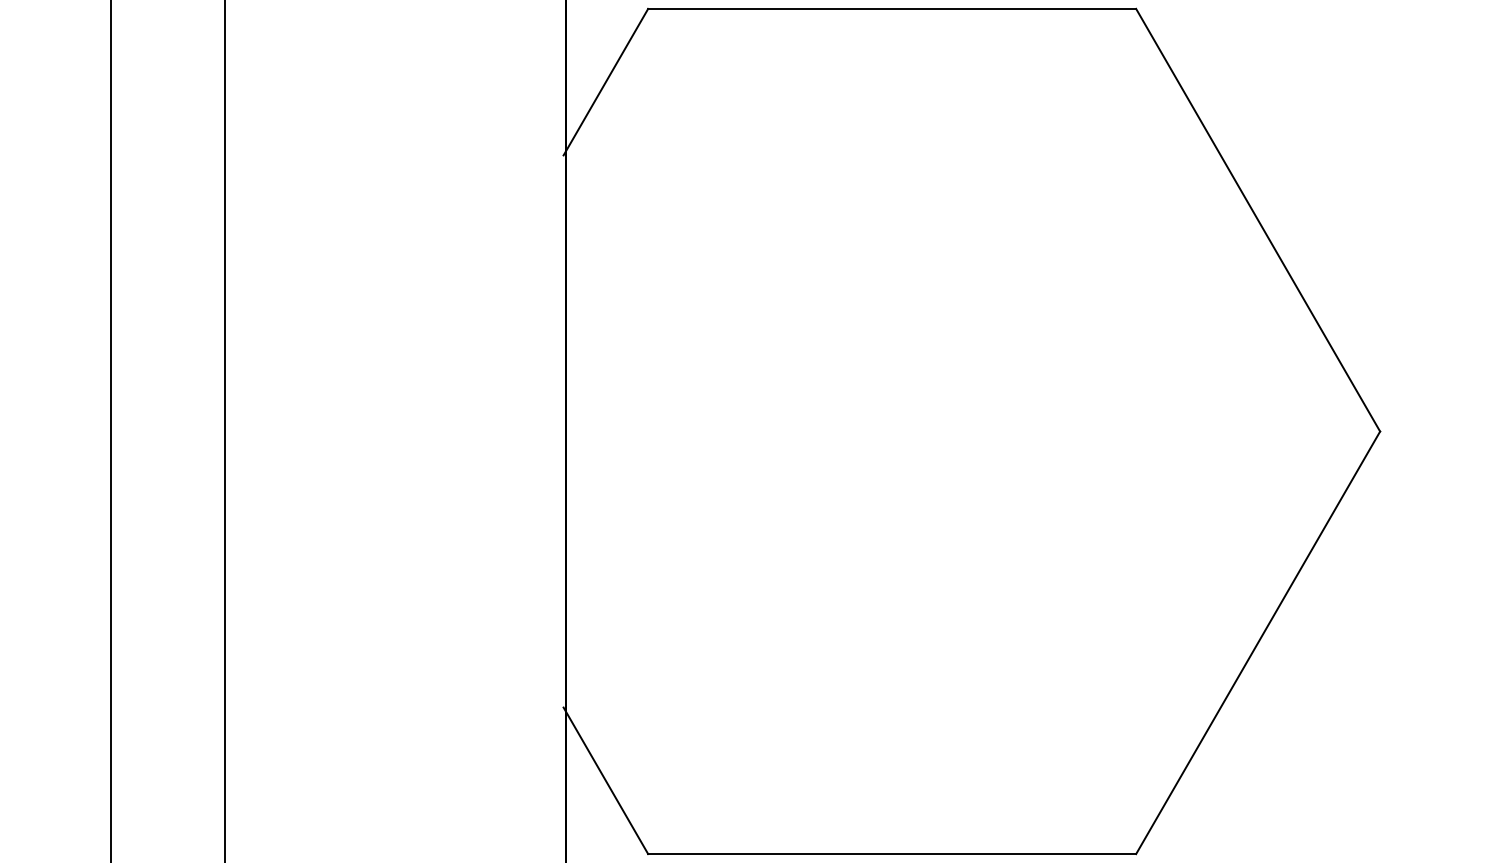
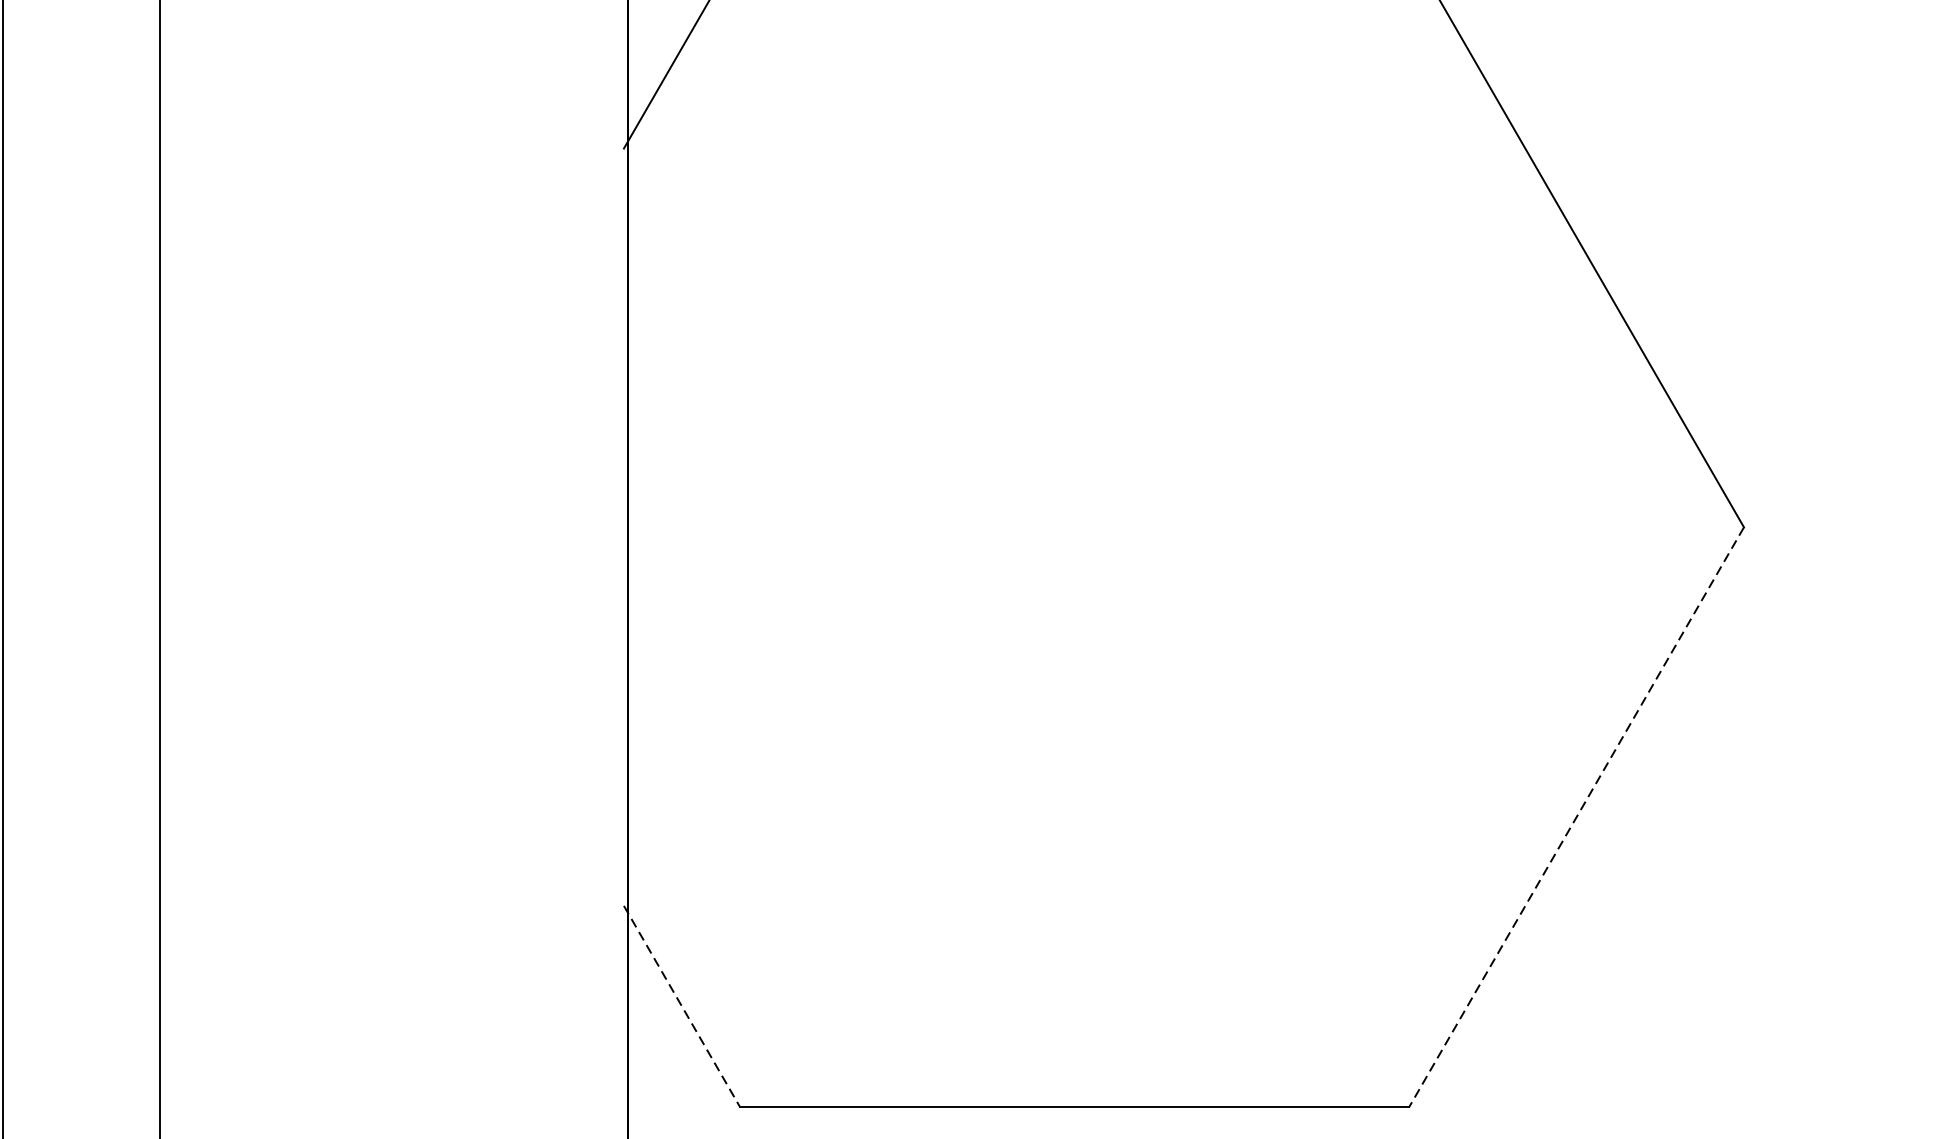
line: (1258, 642) -> (1577, 816), solid -> dashed
line: (605, 780) -> (681, 1005), solid -> dashed

